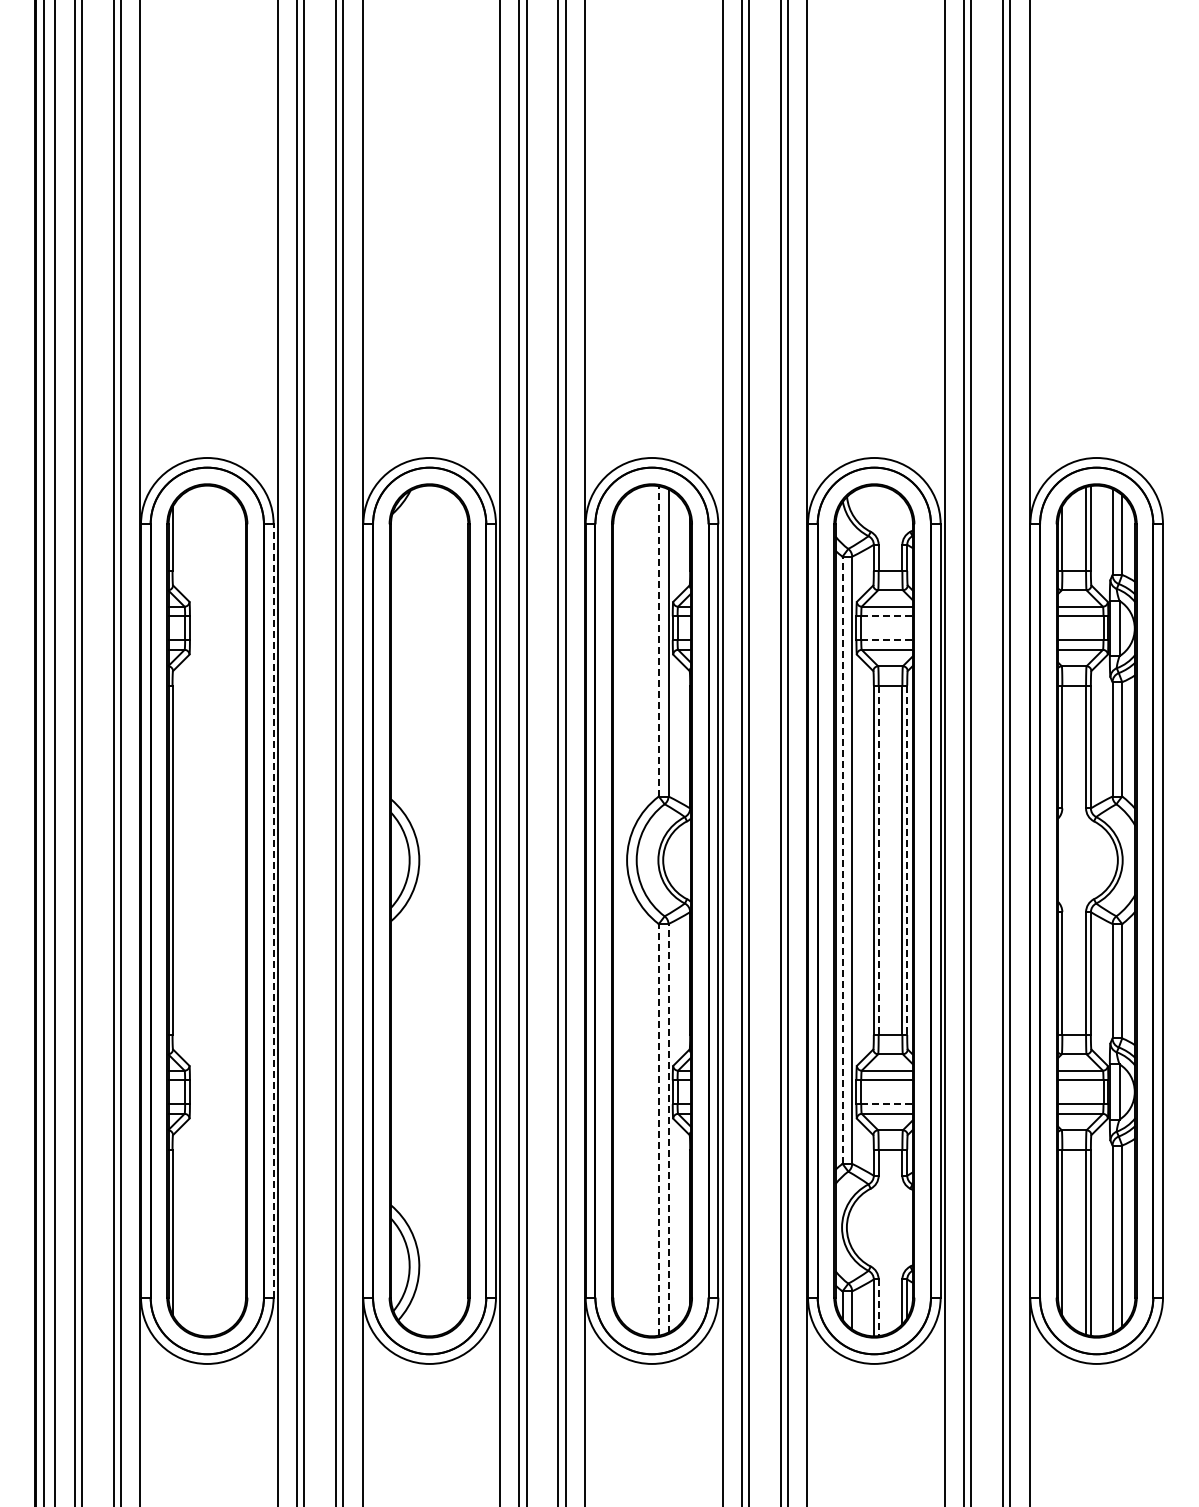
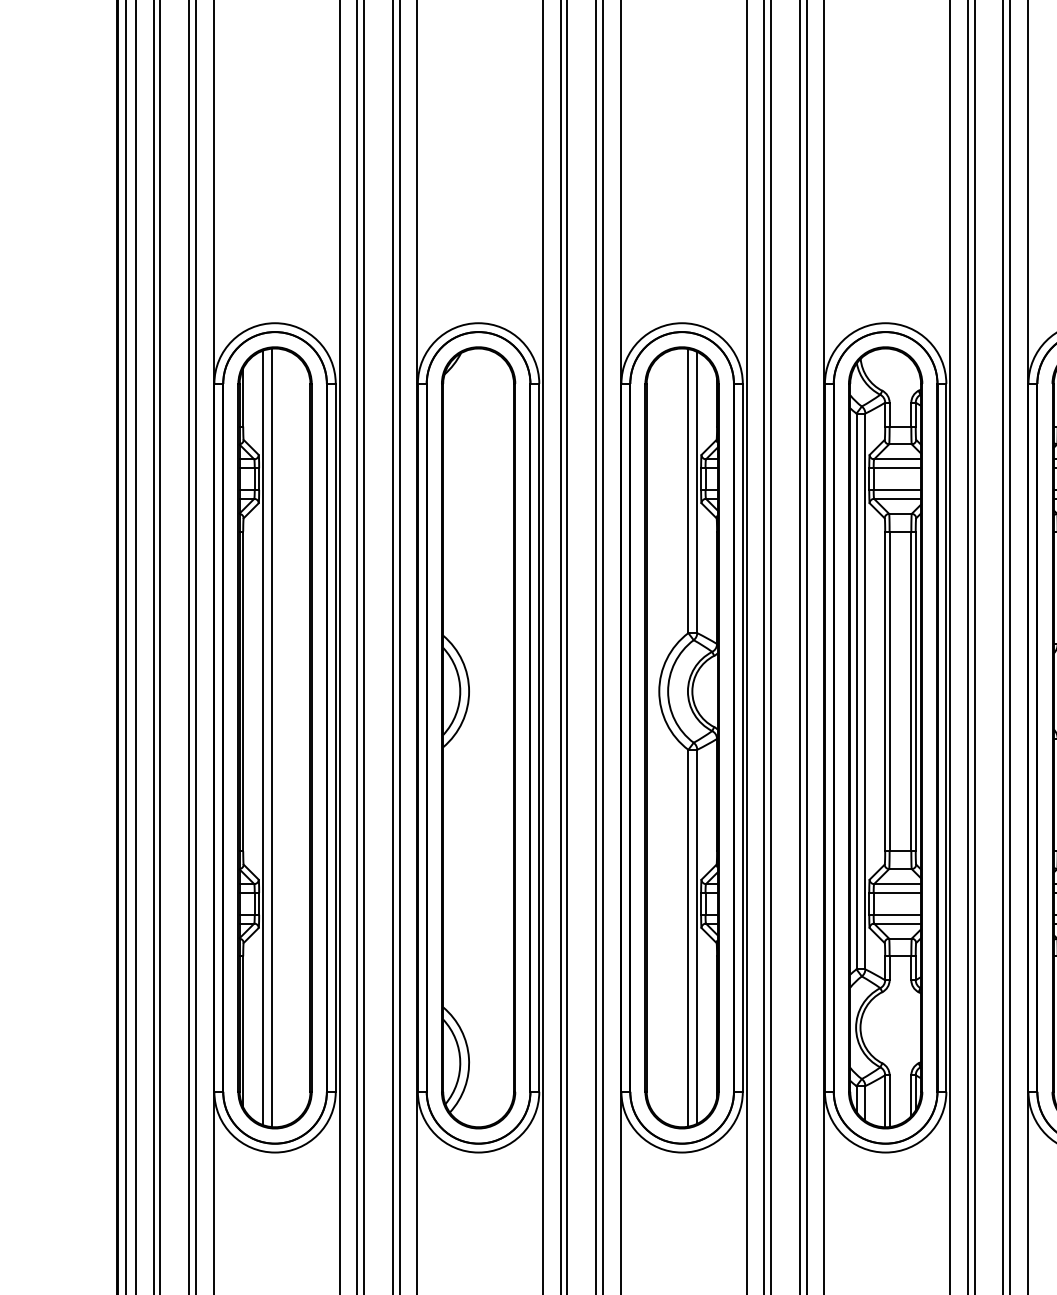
line: (887, 616) -> (897, 468), dashed -> solid
line: (658, 640) -> (688, 490), dashed -> solid
line: (887, 640) -> (897, 490), dashed -> solid
line: (842, 860) -> (856, 691), dashed -> solid
line: (878, 860) -> (889, 691), dashed -> solid
line: (907, 860) -> (915, 691), dashed -> solid
line: (194, 910) -> (263, 737), added
line: (203, 910) -> (271, 737), added
line: (273, 910) -> (335, 737), dashed -> solid
line: (887, 1104) -> (897, 915), dashed -> solid
line: (668, 1127) -> (697, 936), dashed -> solid
line: (658, 1129) -> (688, 937), dashed -> solid
line: (878, 1308) -> (889, 1101), dashed -> solid

